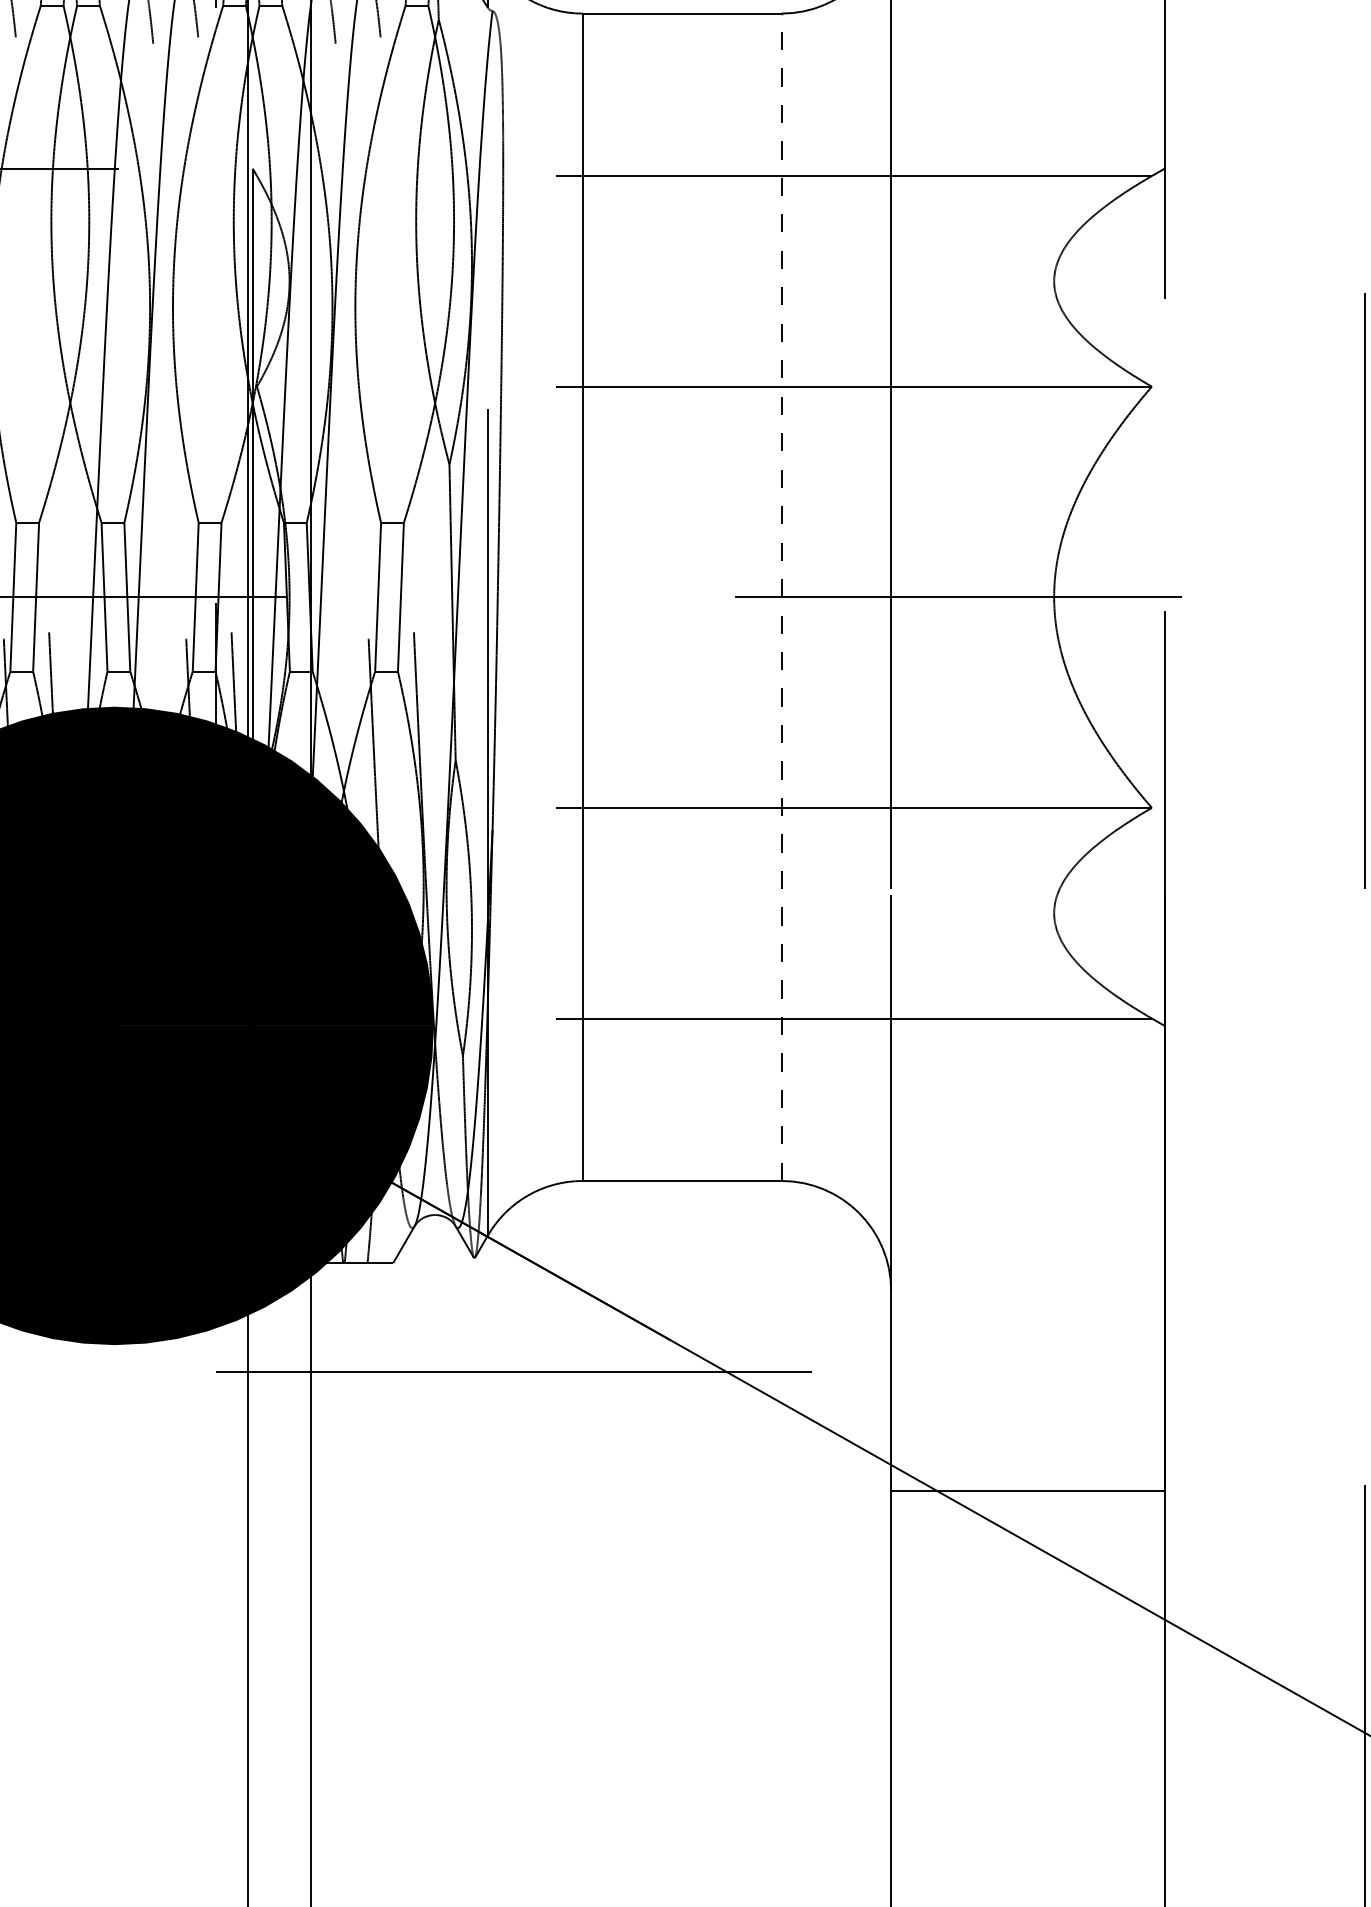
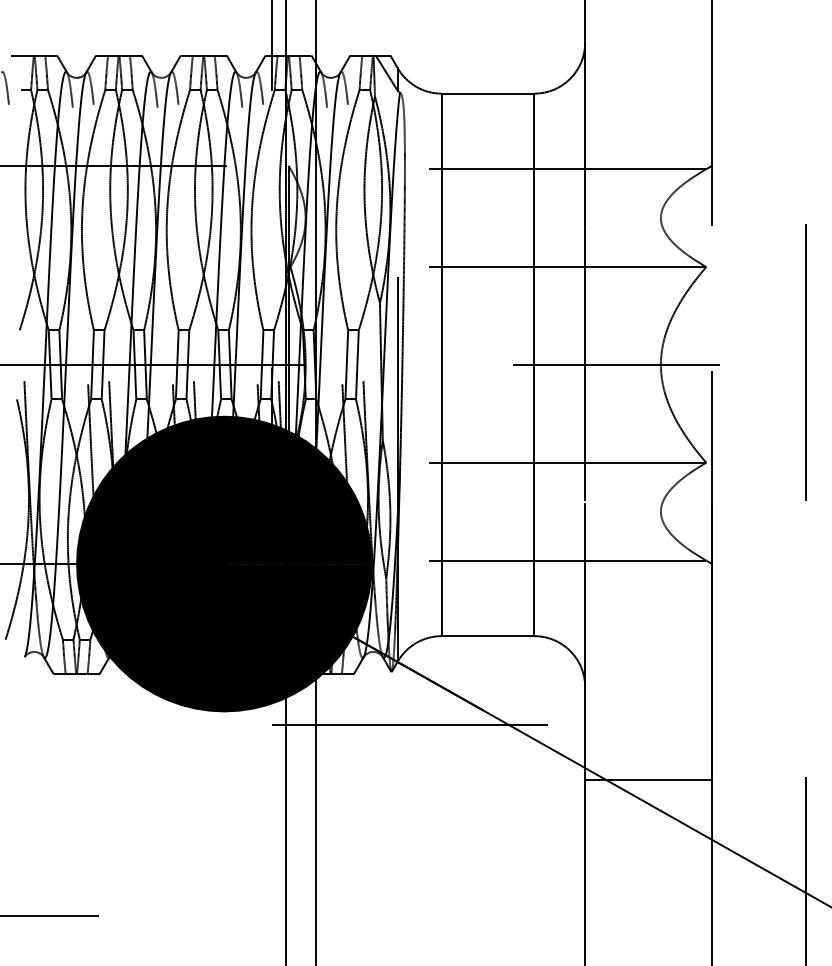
line: (782, 596) -> (534, 364), dashed -> solid

